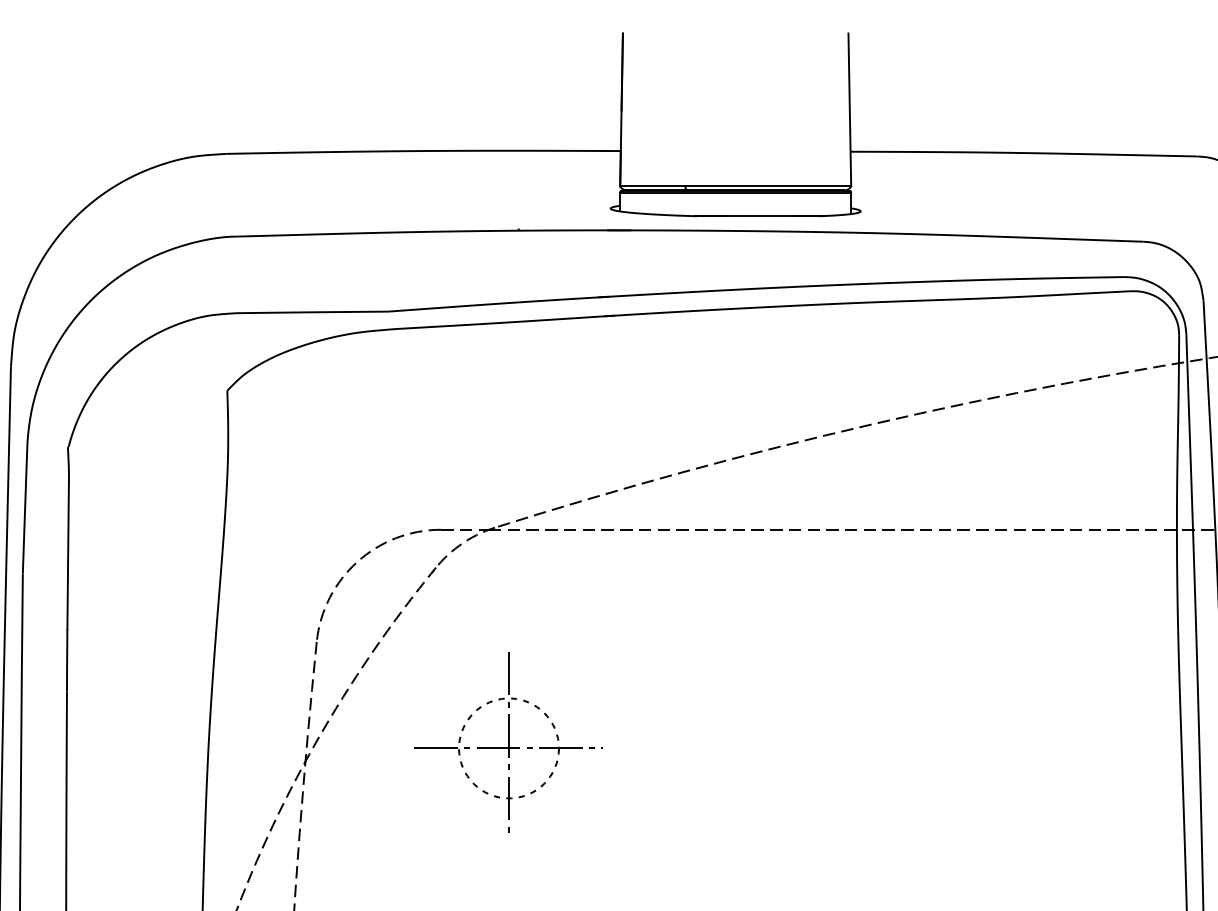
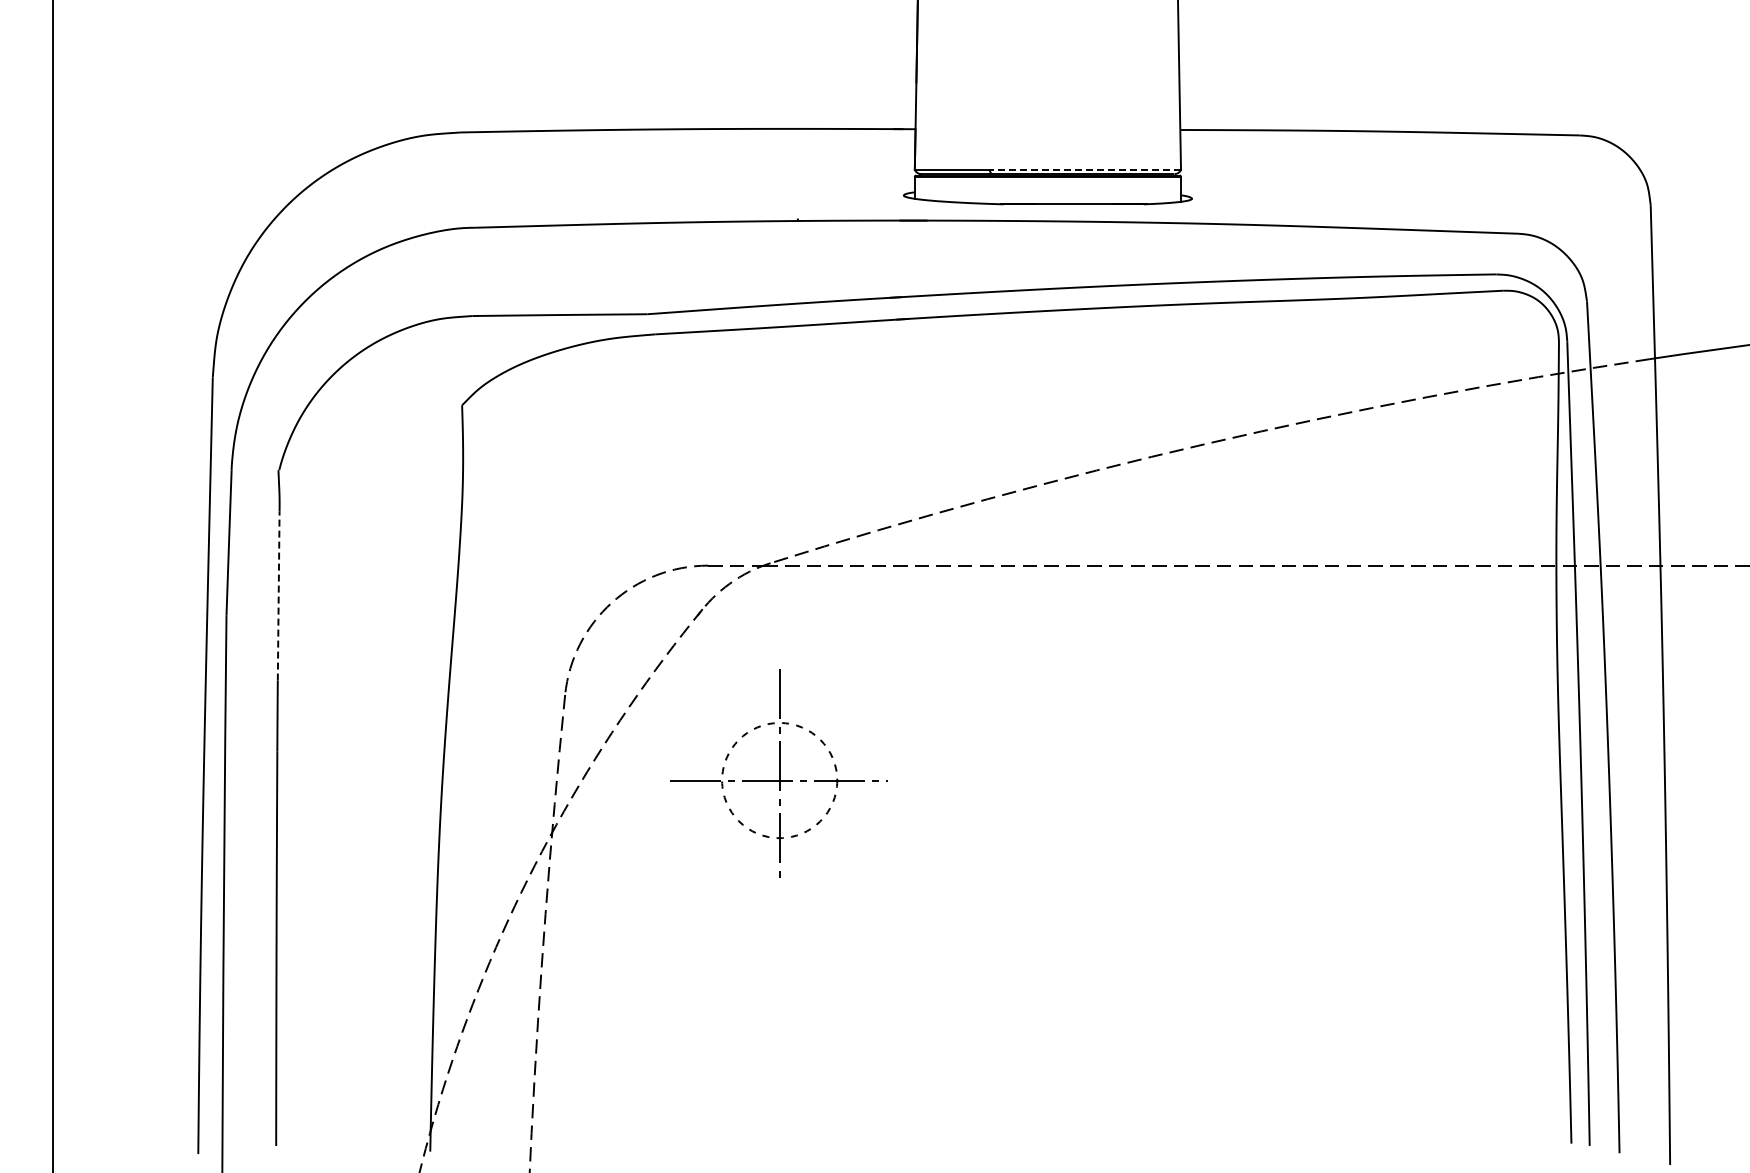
line: (768, 186) -> (1085, 169), solid -> dashed
line: (67, 555) -> (278, 595), solid -> dashed
part: (507, 742) -> (778, 773), moved

